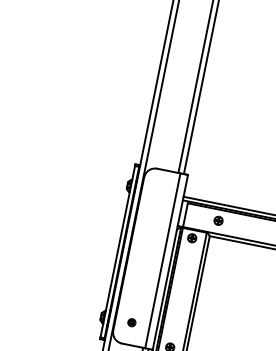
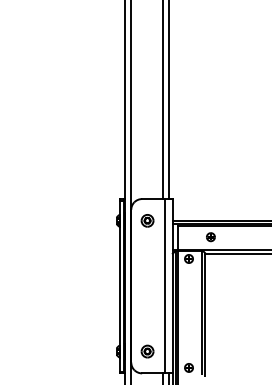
part: (158, 191) -> (147, 220), added
part: (131, 322) -> (147, 351), size x1.67

